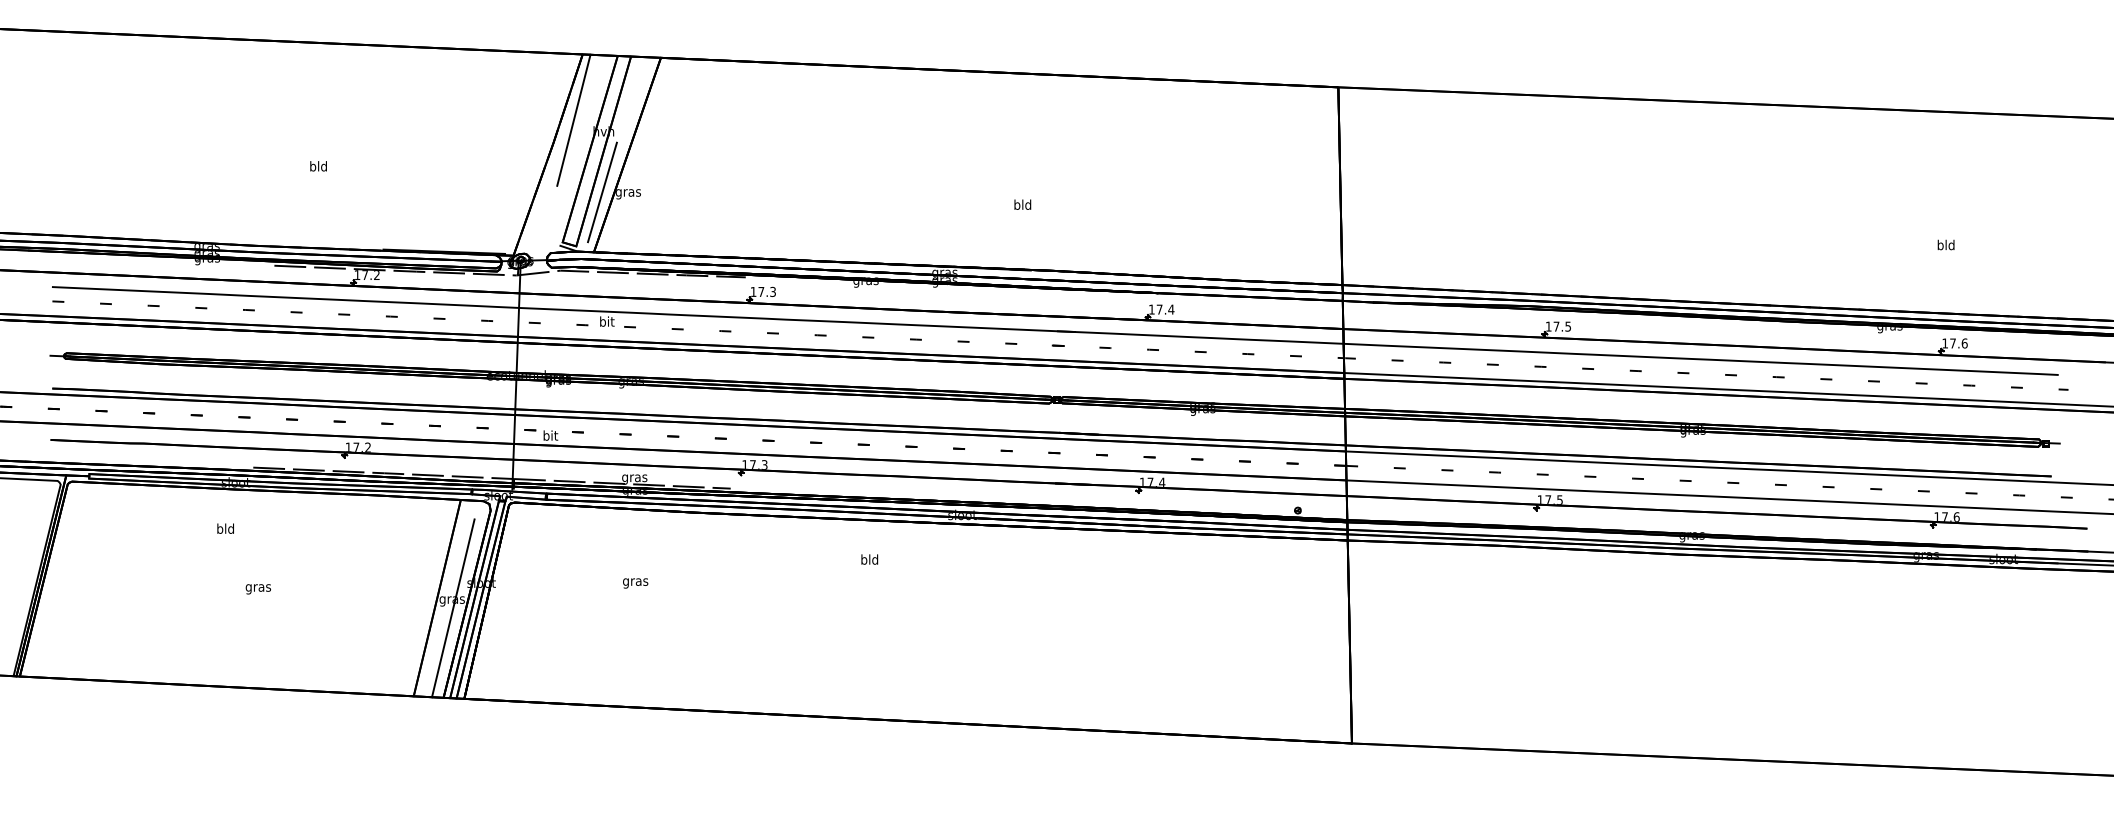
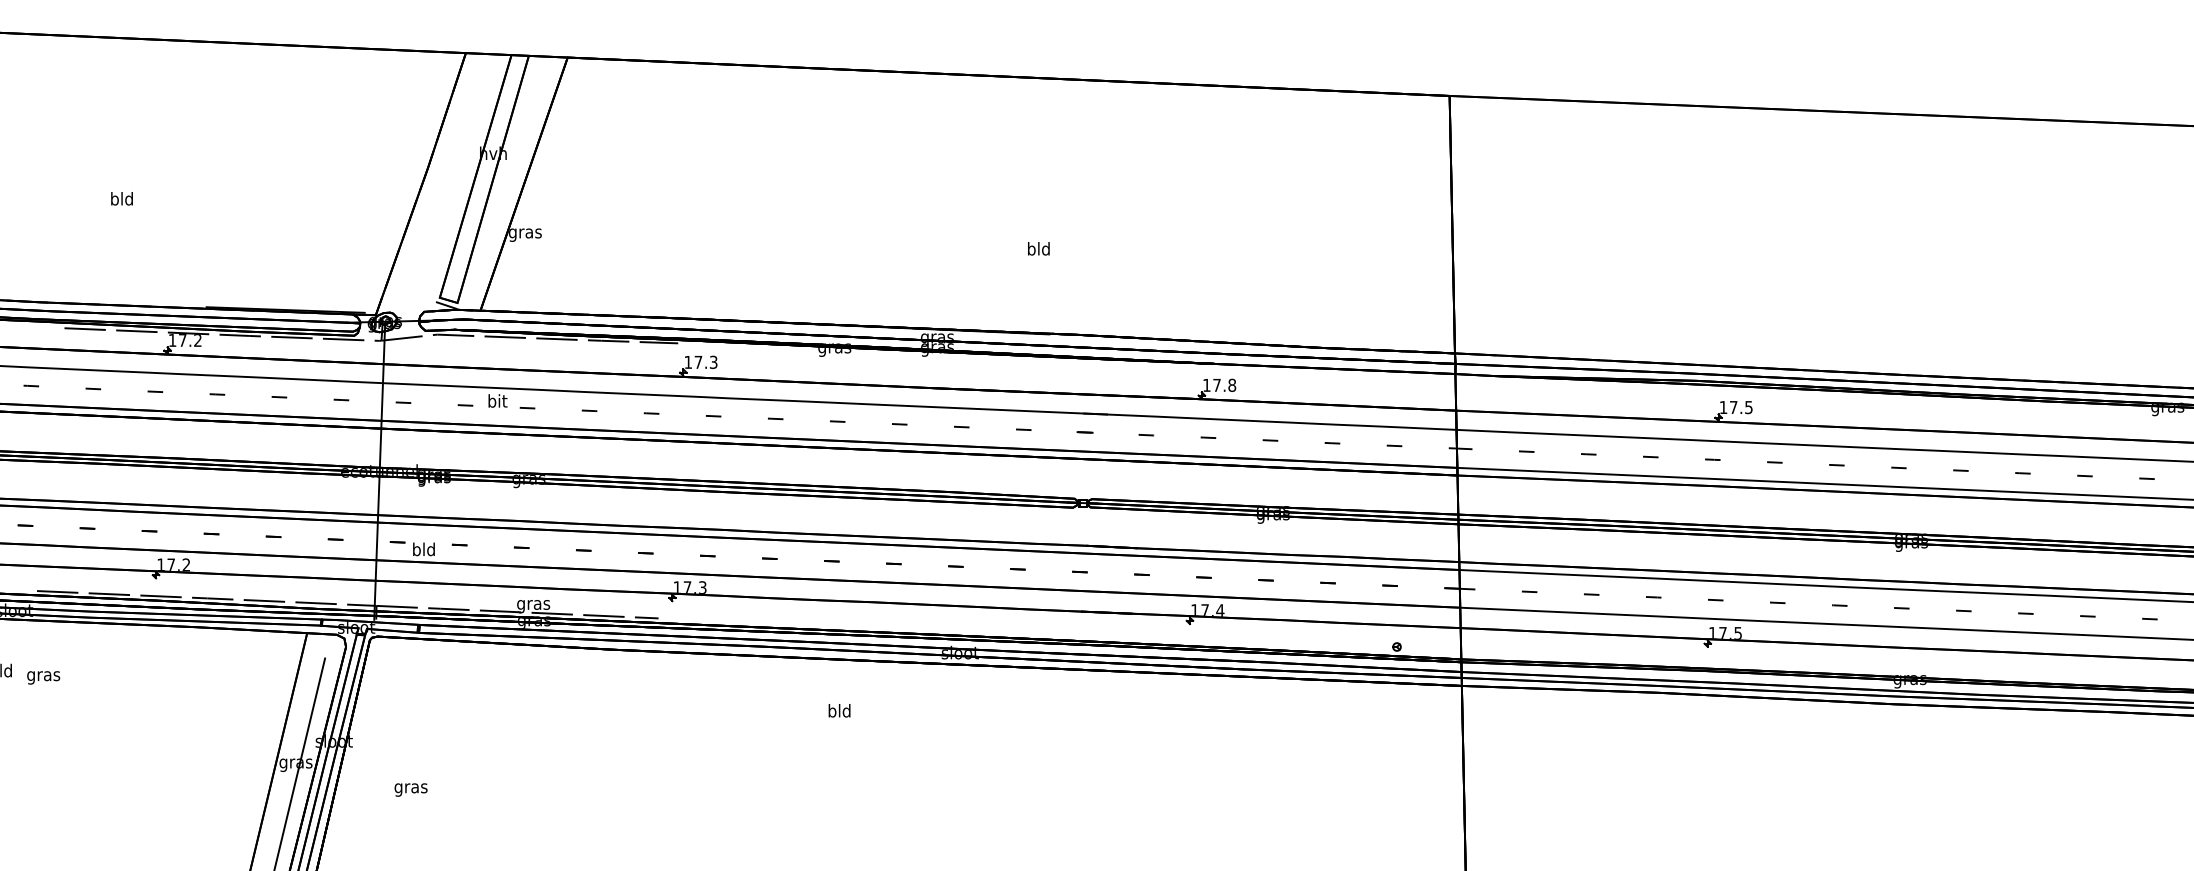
line: (573, 119) -> (453, 137), removed
line: (602, 192) -> (491, 232), removed
text: (1171, 309) -> (1232, 385), 17.4 -> 17.8
text: (550, 435) -> (423, 549), bit -> bld
text: (635, 583) -> (410, 790), moved
text: (257, 589) -> (42, 678), moved

